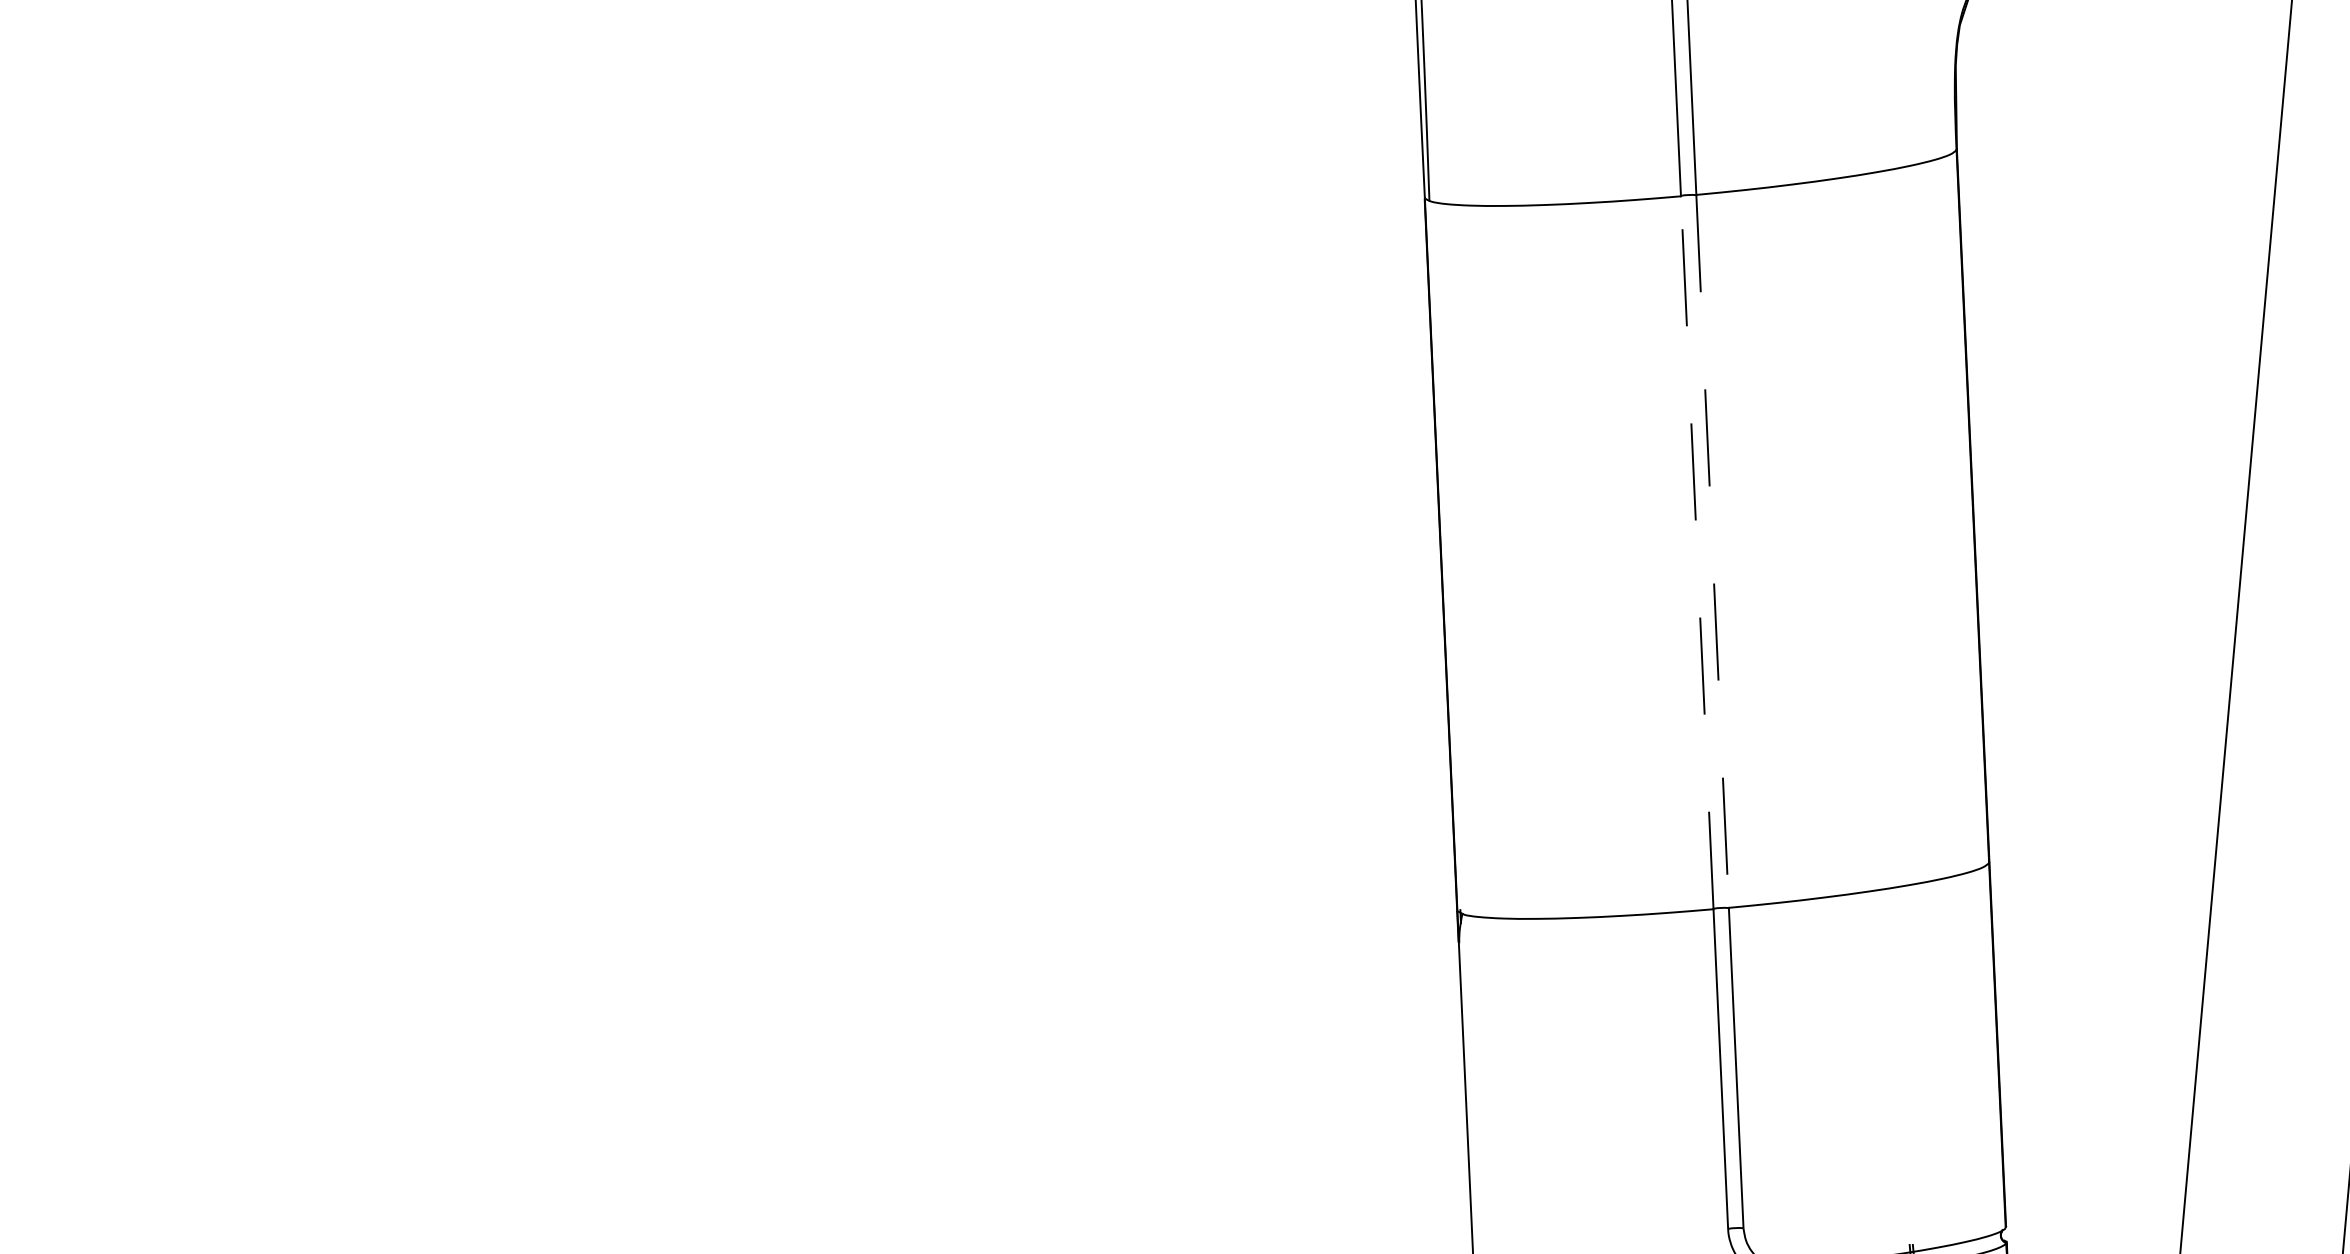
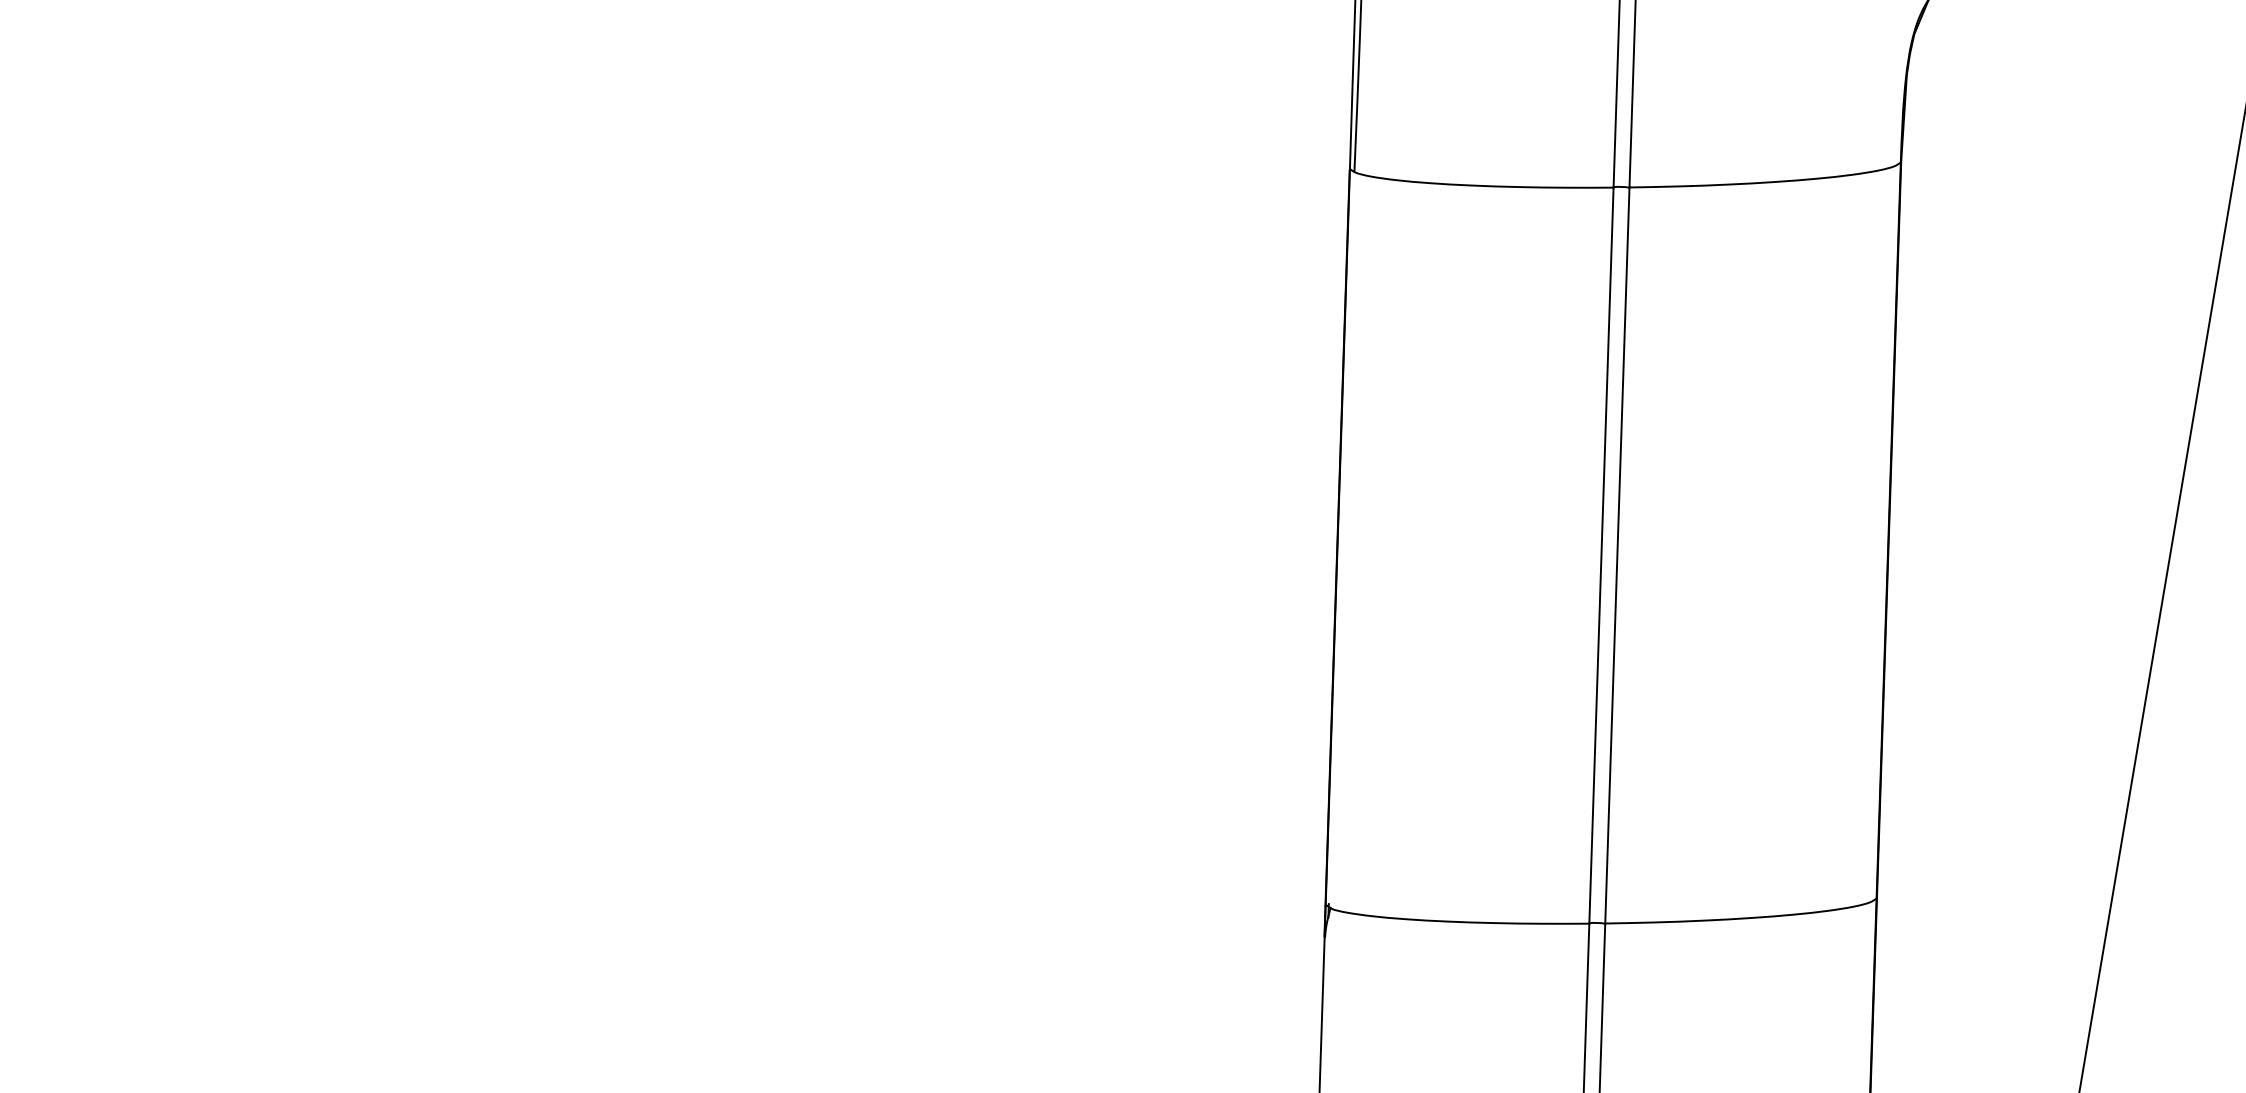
line: (1712, 551) -> (1617, 555), dashed -> solid
line: (1697, 552) -> (1601, 555), dashed -> solid

